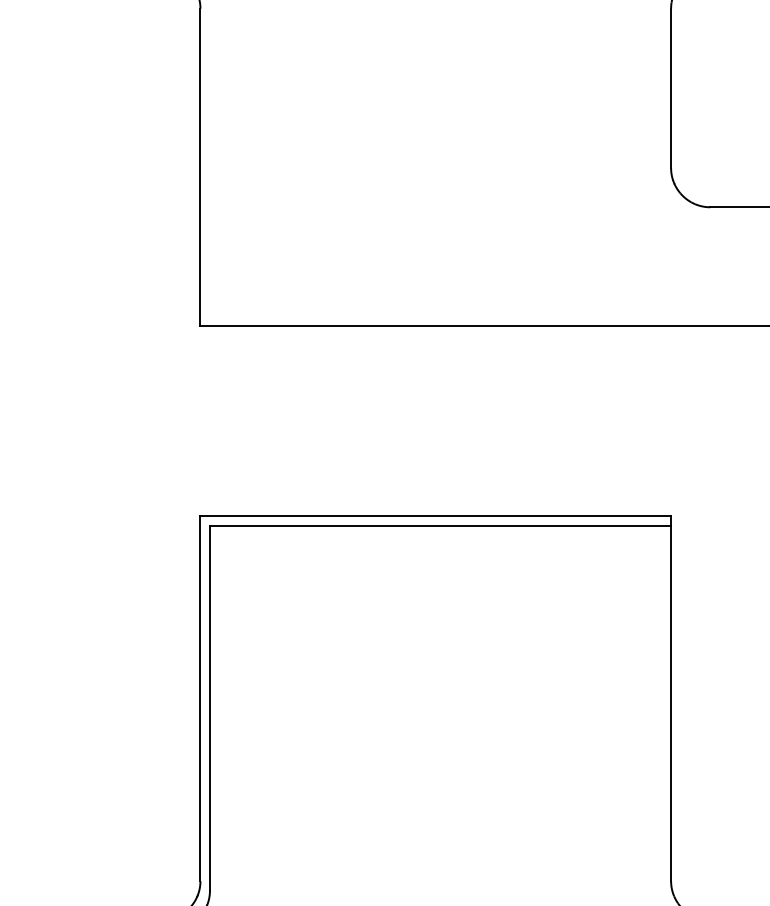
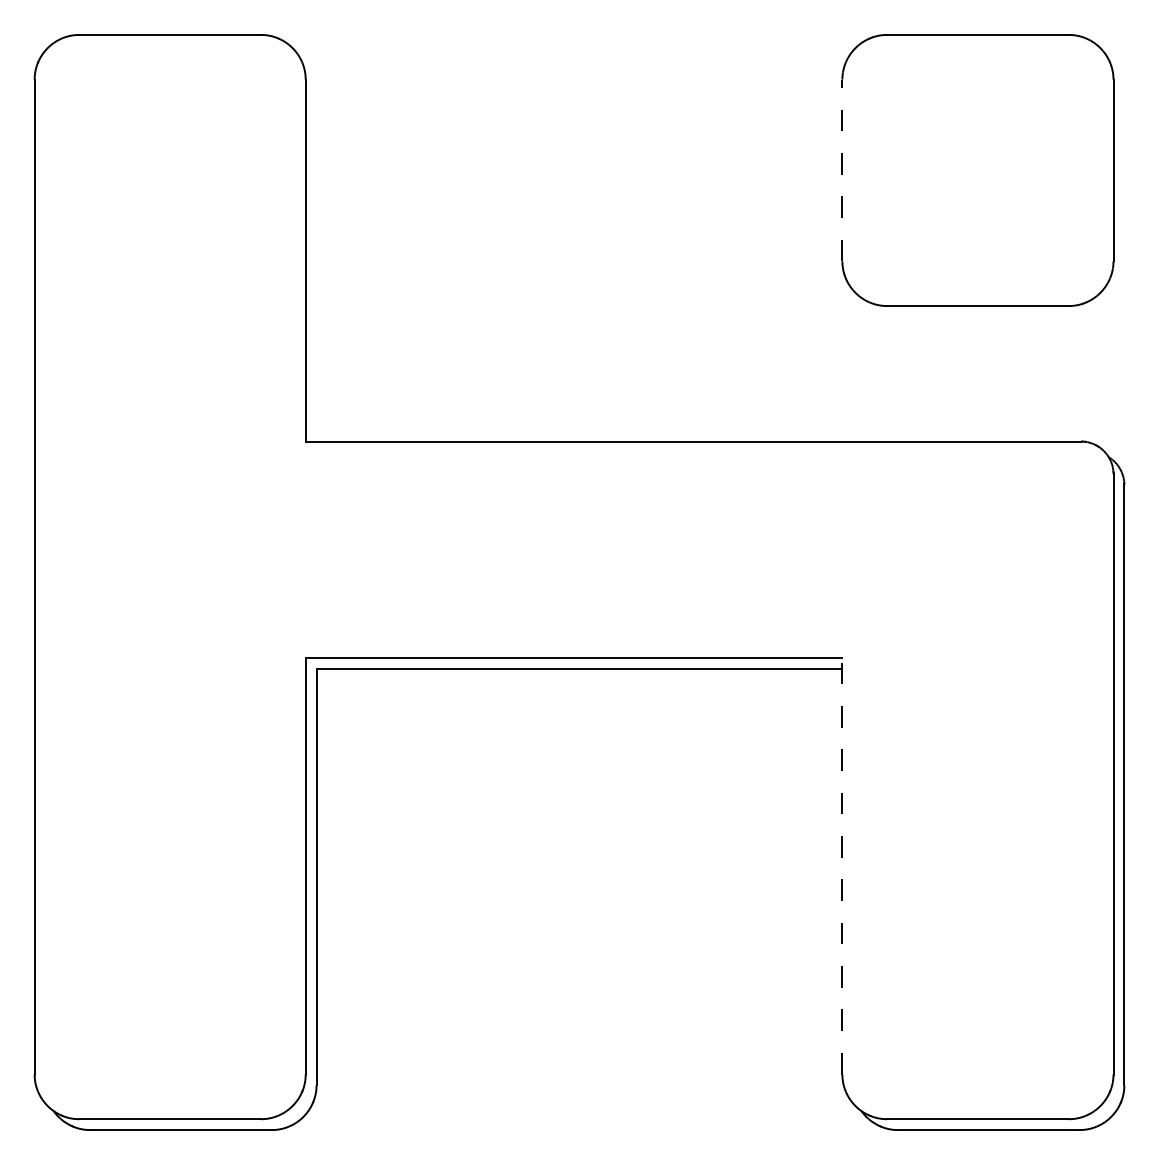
line: (671, 88) -> (842, 170), solid -> dashed
line: (671, 697) -> (842, 865), solid -> dashed

